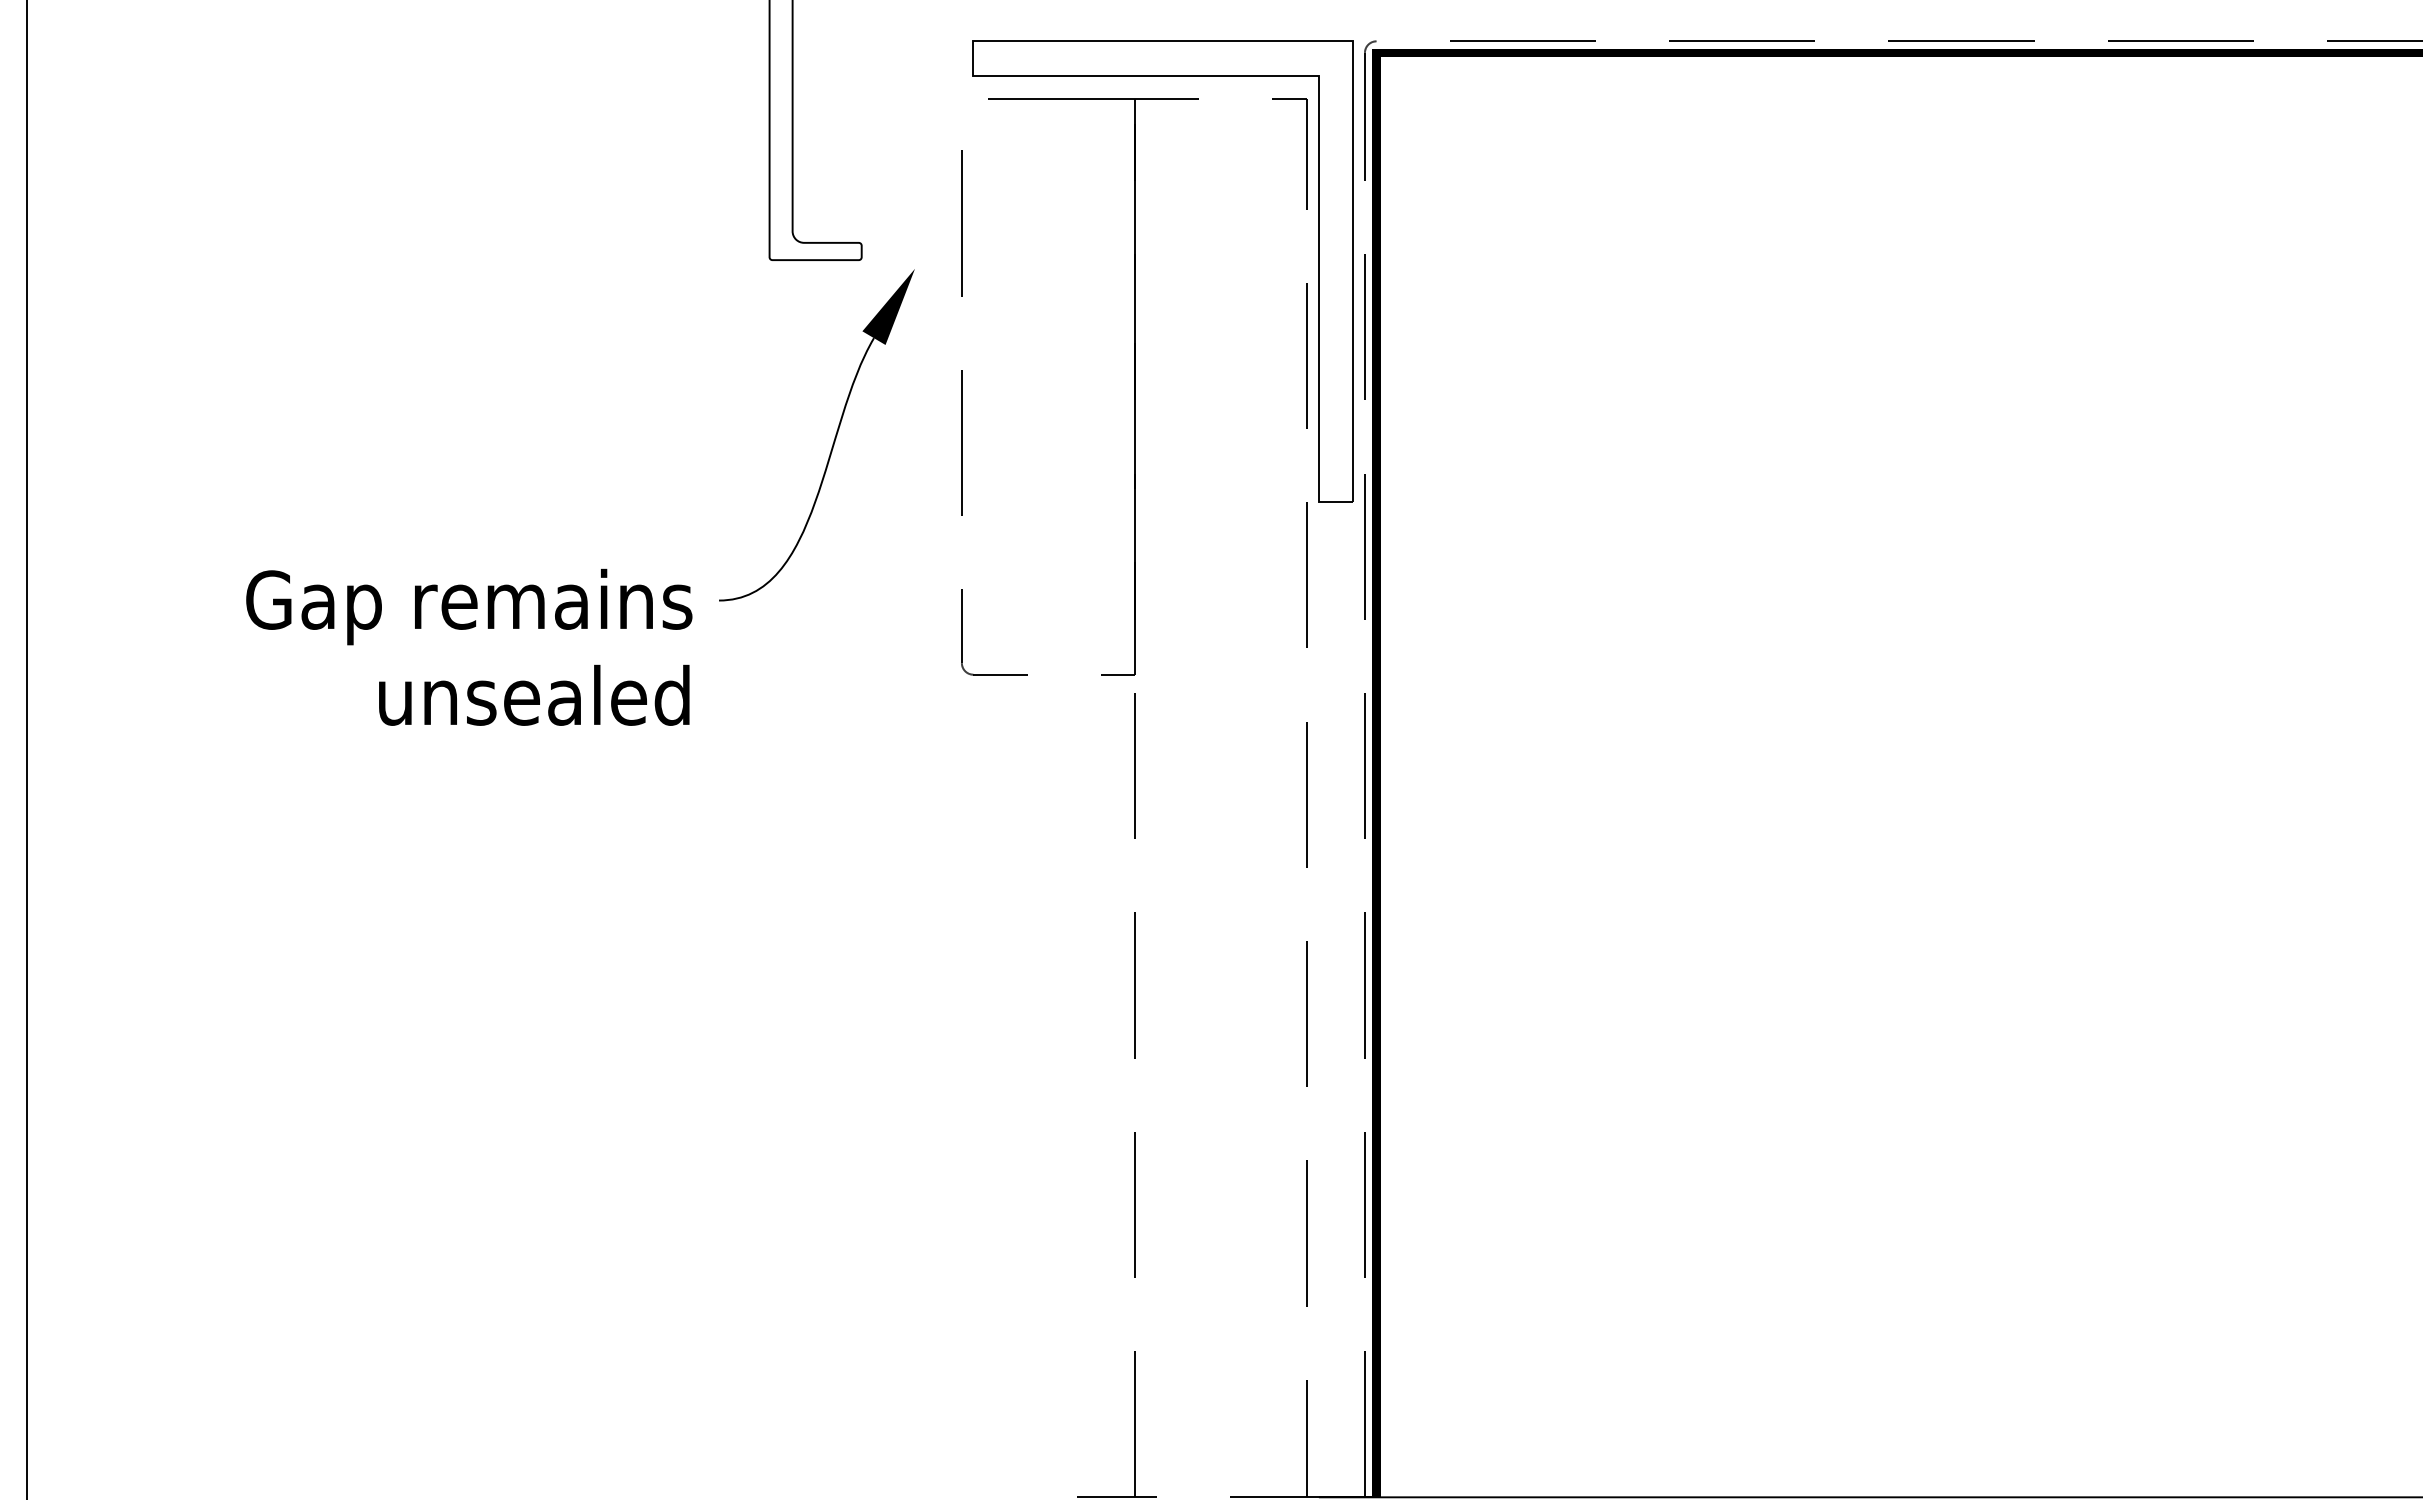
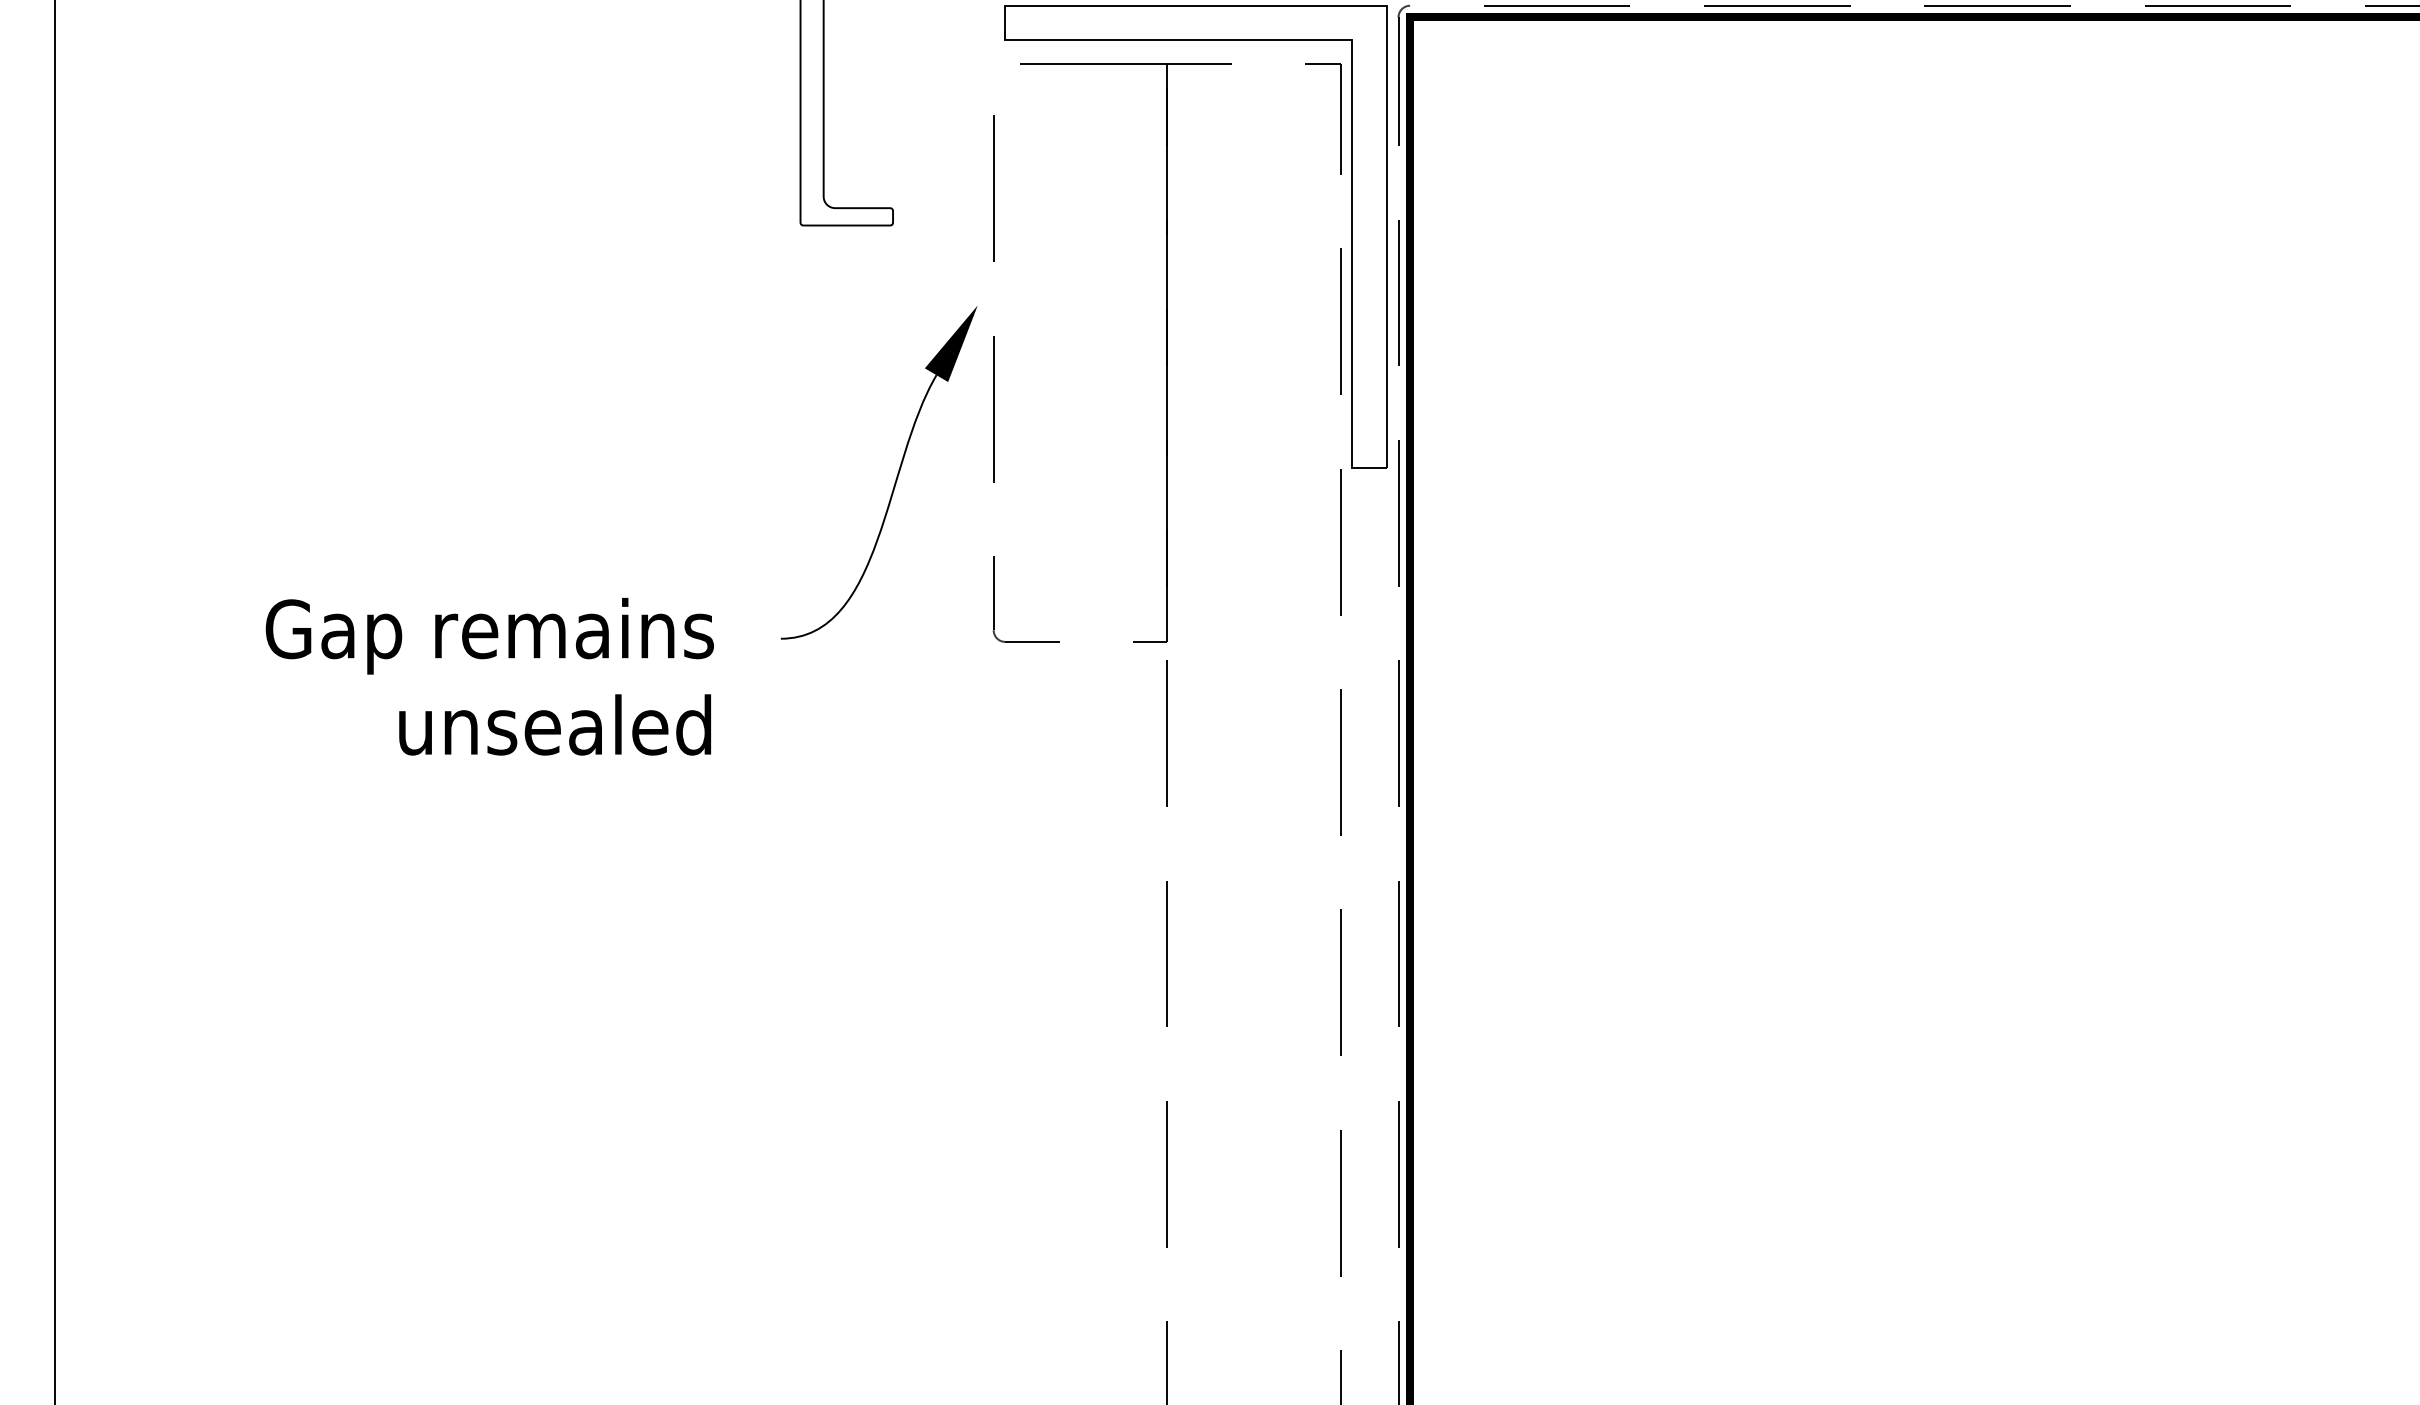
part: (833, 440) -> (895, 477), moved
text: (469, 646) -> (490, 675), moved

